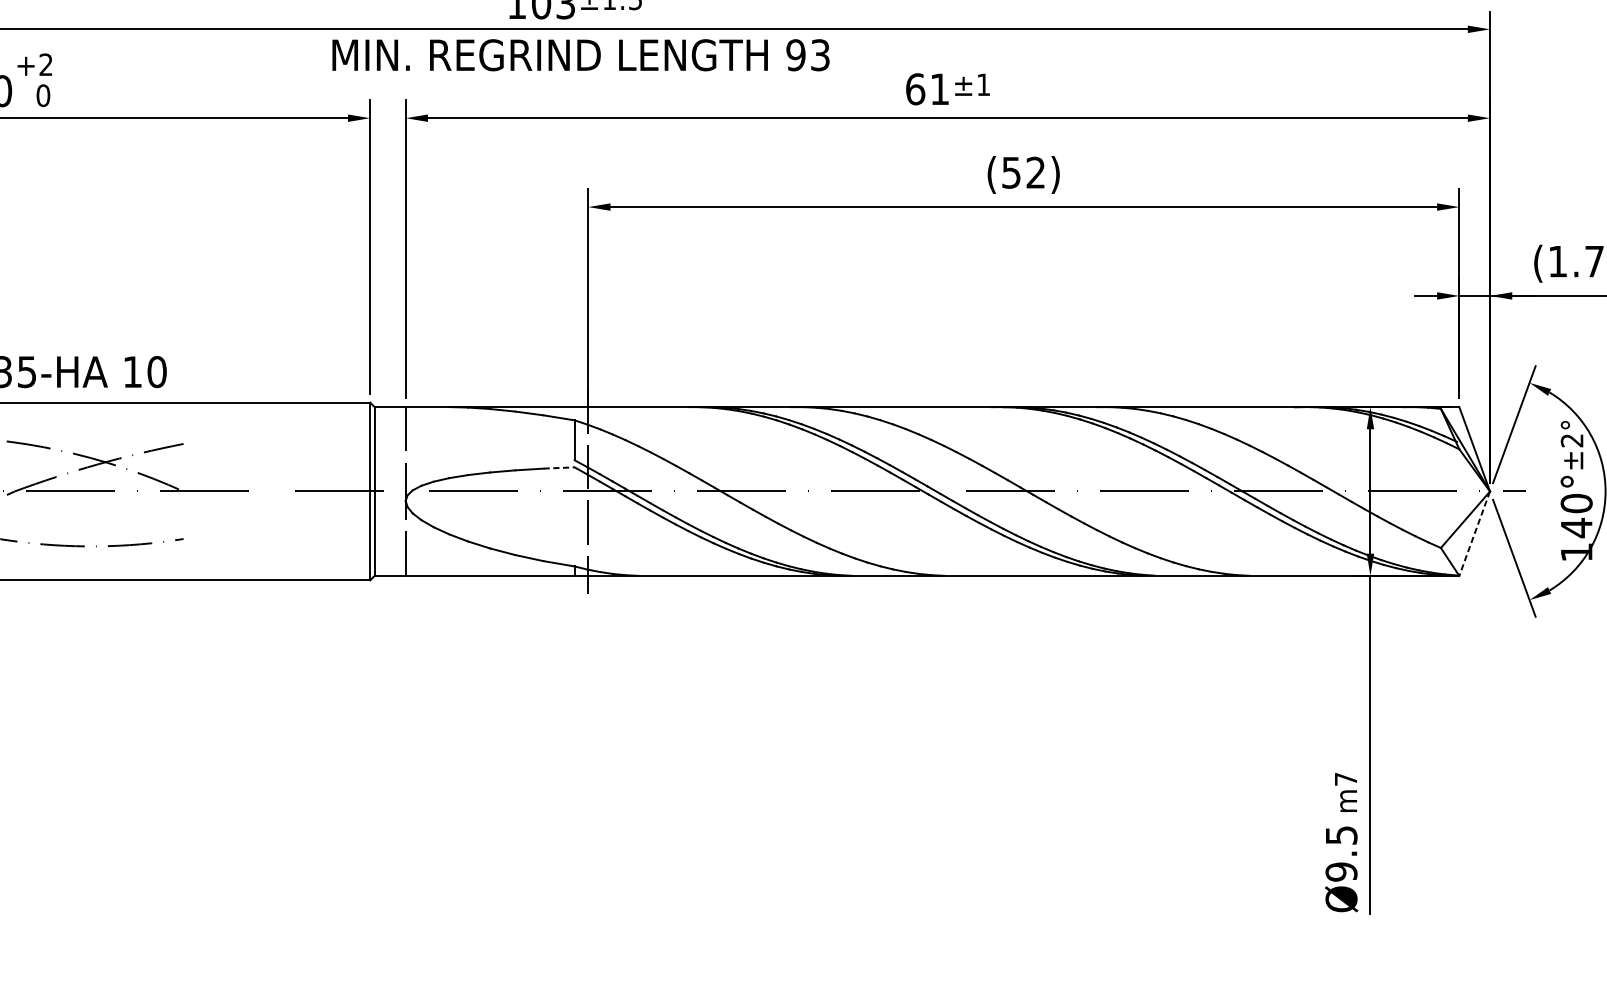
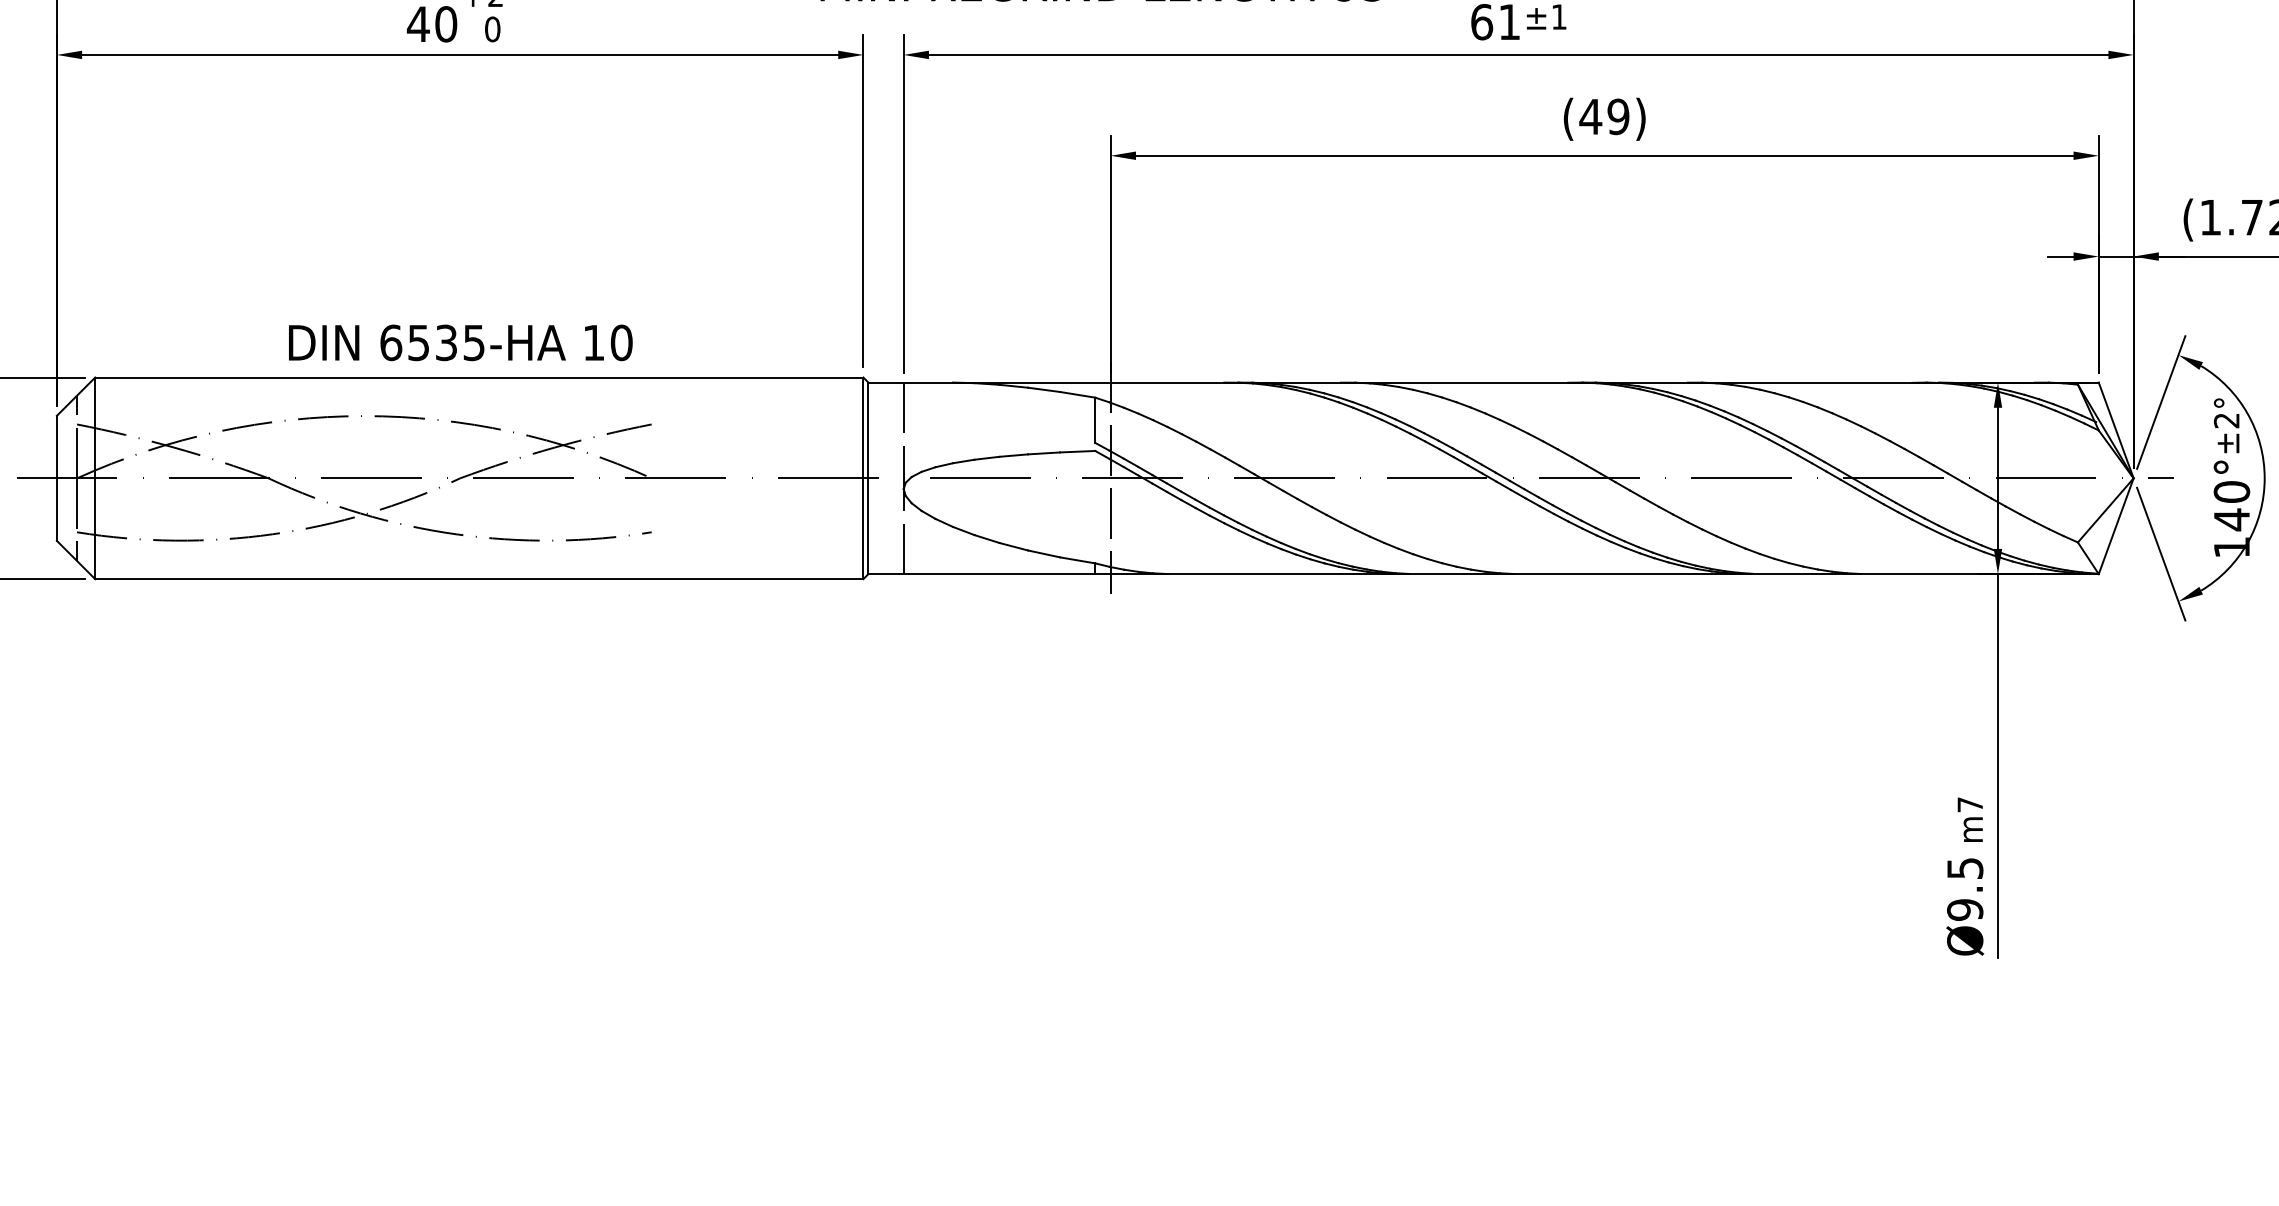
text: (1023, 172) -> (1604, 116), (52) -> (49)
line: (558, 467) -> (1077, 451), dashed -> solid
line: (1474, 533) -> (2116, 526), dashed -> solid

